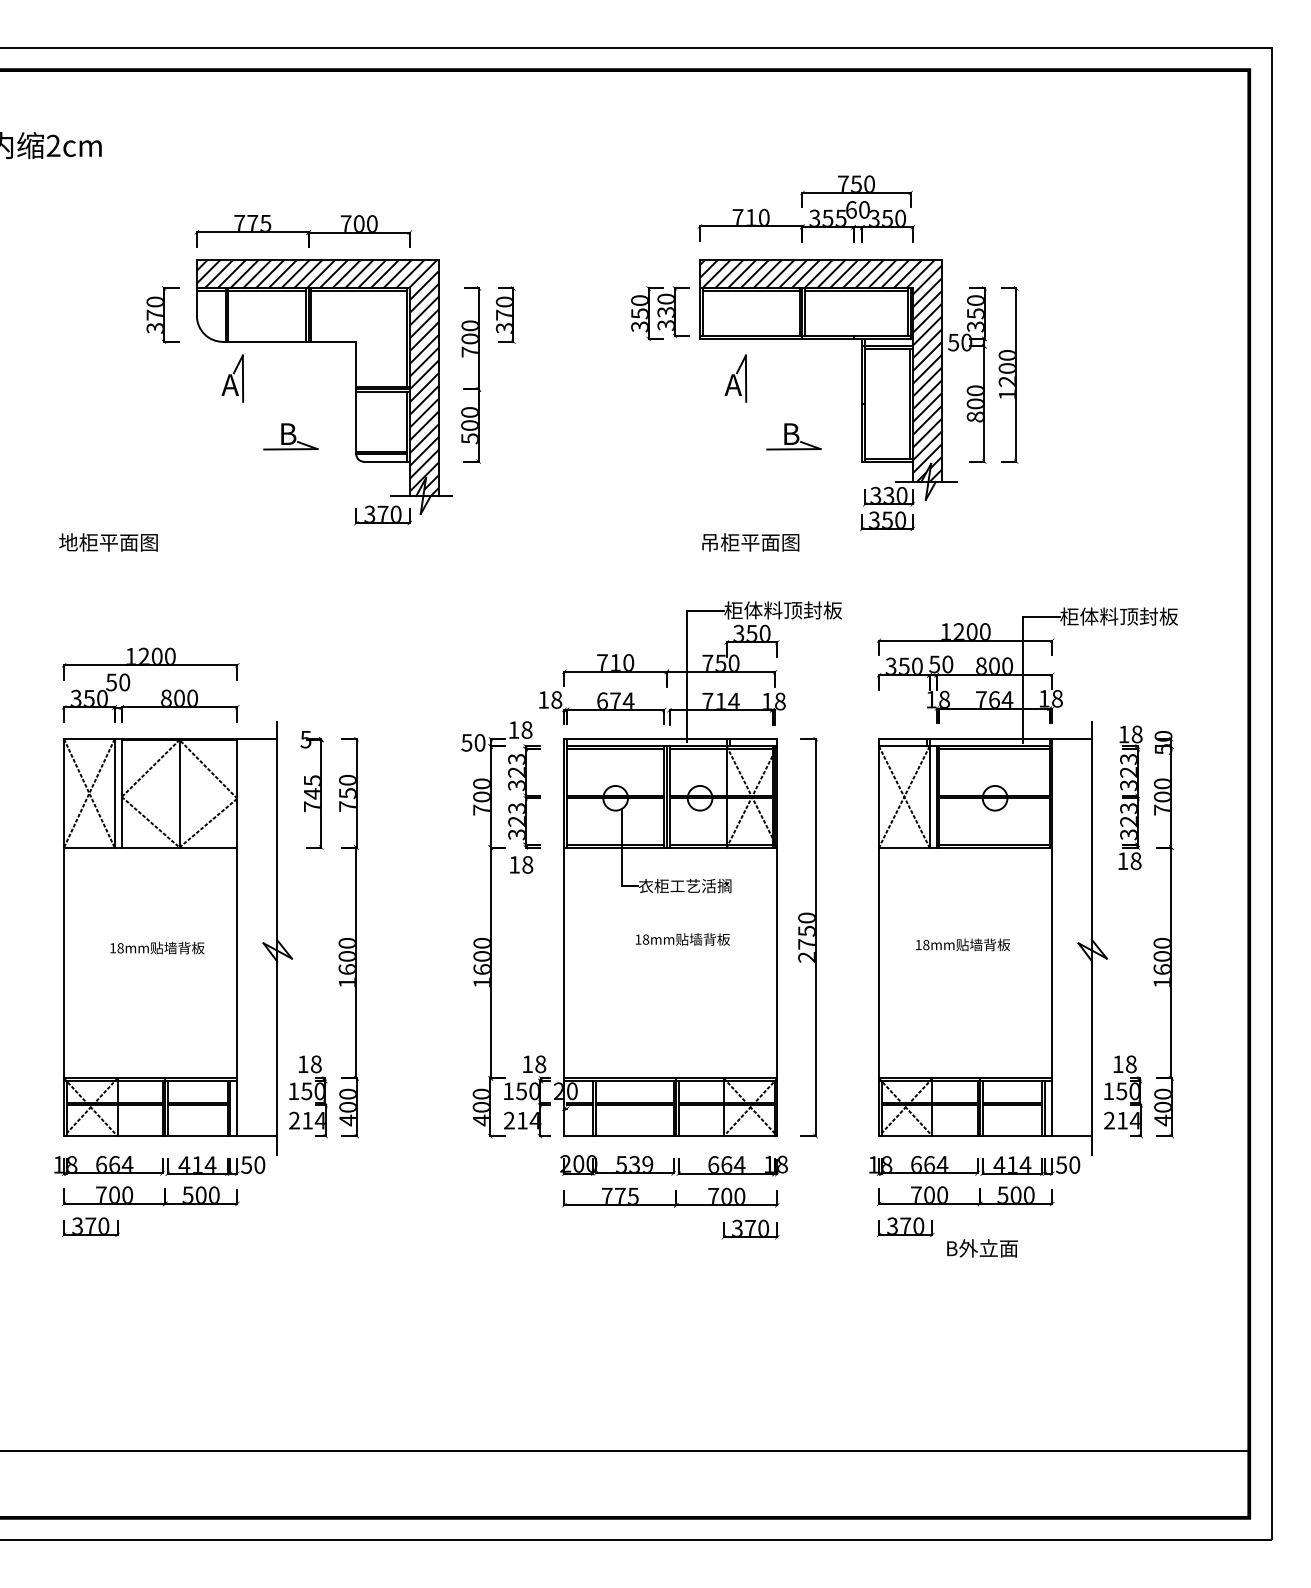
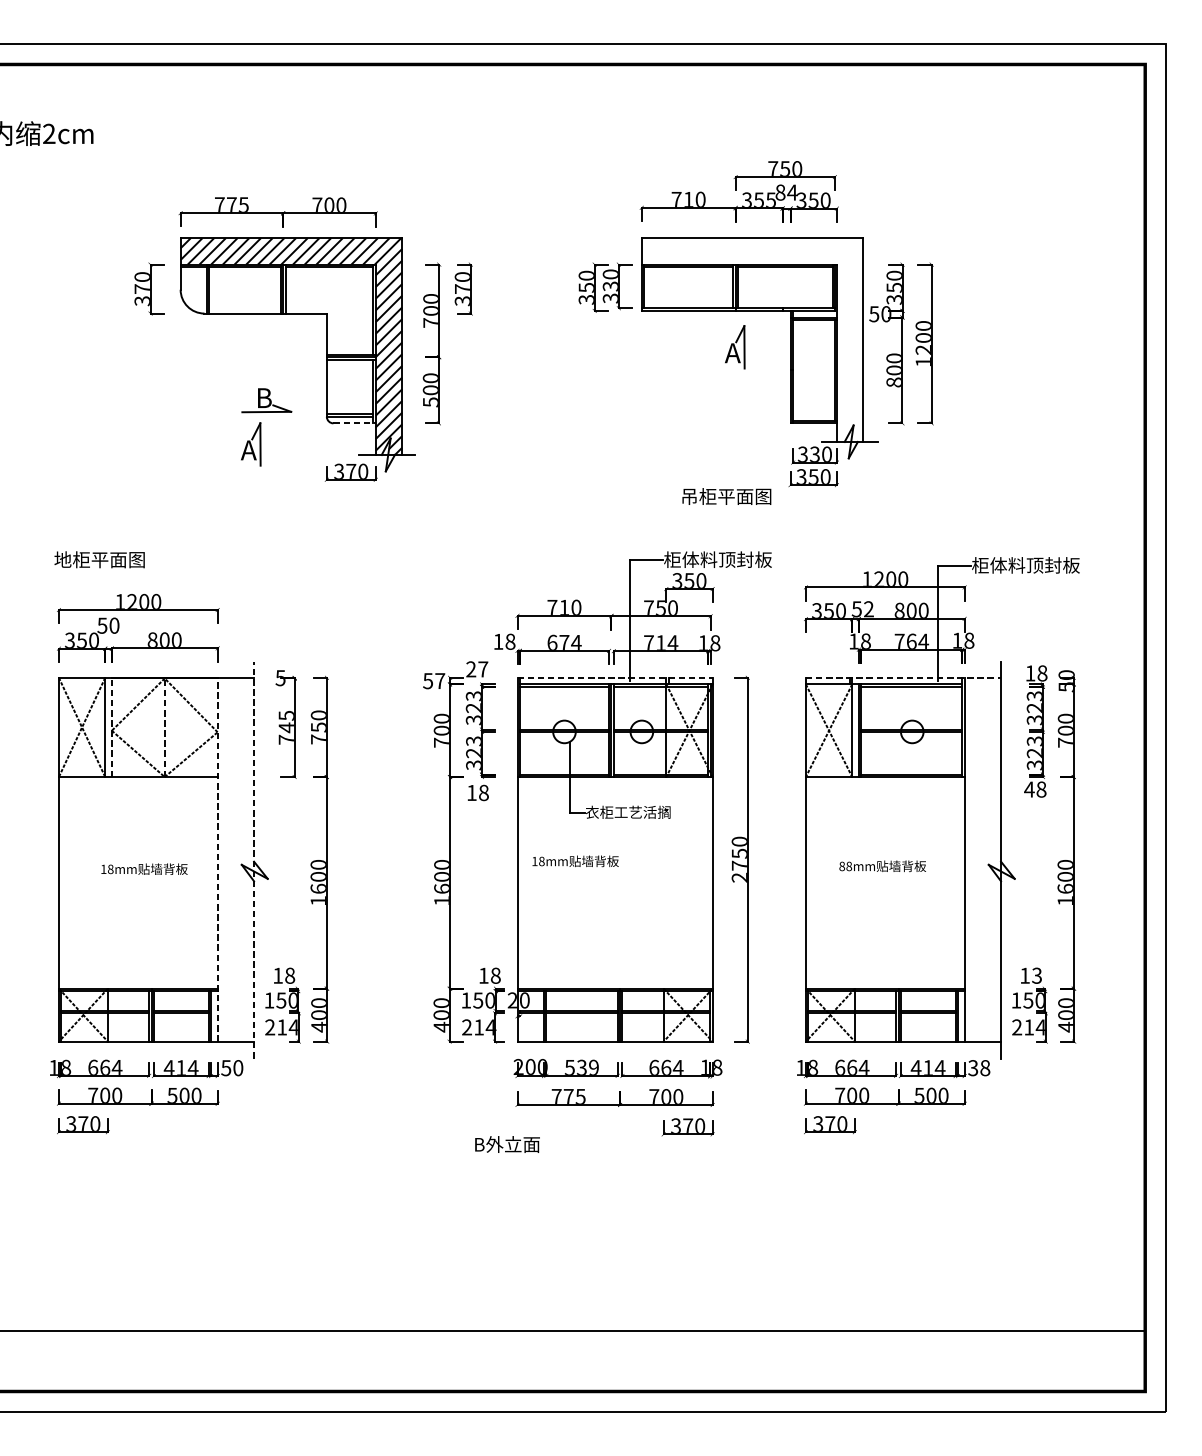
text: (858, 209) -> (787, 192), 60 -> 84
hatch: (820, 370) -> (752, 339), removed
part: (232, 378) -> (250, 444), moved
part: (735, 378) -> (734, 347), moved
part: (793, 436) -> (727, 400), removed
line: (387, 461) -> (355, 423), solid -> dashed
text: (108, 542) -> (99, 559), moved
text: (750, 542) -> (726, 496), moved
text: (947, 664) -> (868, 609), 50 -> 52
text: (520, 729) -> (477, 668), 18 -> 27
line: (671, 739) -> (615, 678), solid -> dashed
line: (986, 739) -> (904, 678), solid -> dashed
text: (479, 742) -> (439, 680), 50 -> 57
line: (121, 792) -> (111, 726), solid -> dashed
line: (179, 793) -> (164, 727), solid -> dashed
text: (1122, 860) -> (1029, 788), 18 -> 48
line: (237, 937) -> (217, 859), solid -> dashed
line: (277, 938) -> (254, 860), solid -> dashed
text: (682, 939) -> (575, 861), moved
text: (918, 944) -> (842, 865), 18mm -> 88mm
text: (1130, 1064) -> (1036, 975), 18 -> 13
text: (1068, 1164) -> (979, 1067), 50 -> 38
text: (982, 1248) -> (507, 1144), moved

